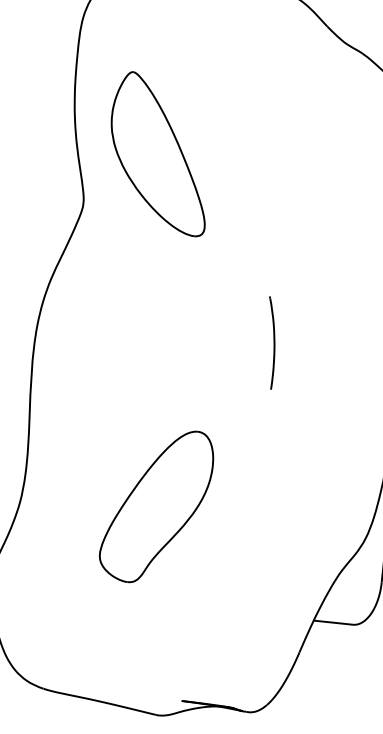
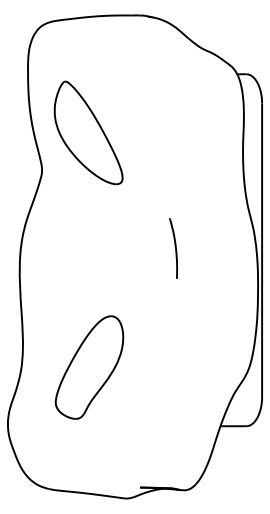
part: (156, 506) -> (89, 367), moved

